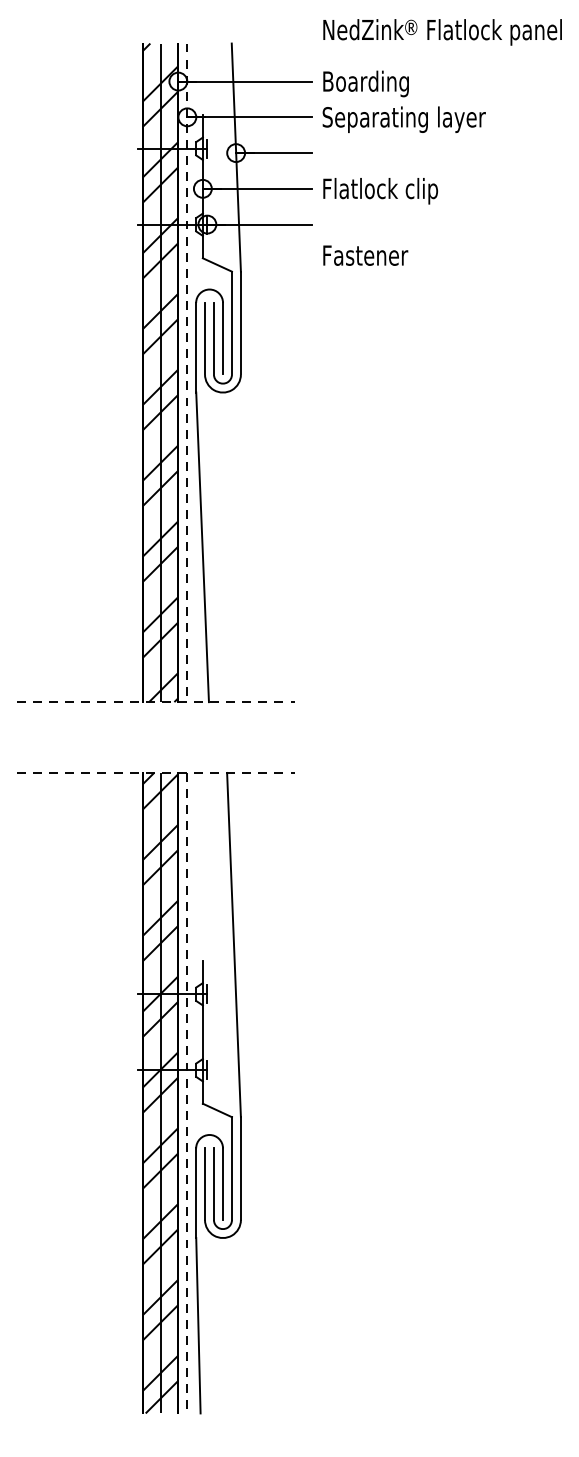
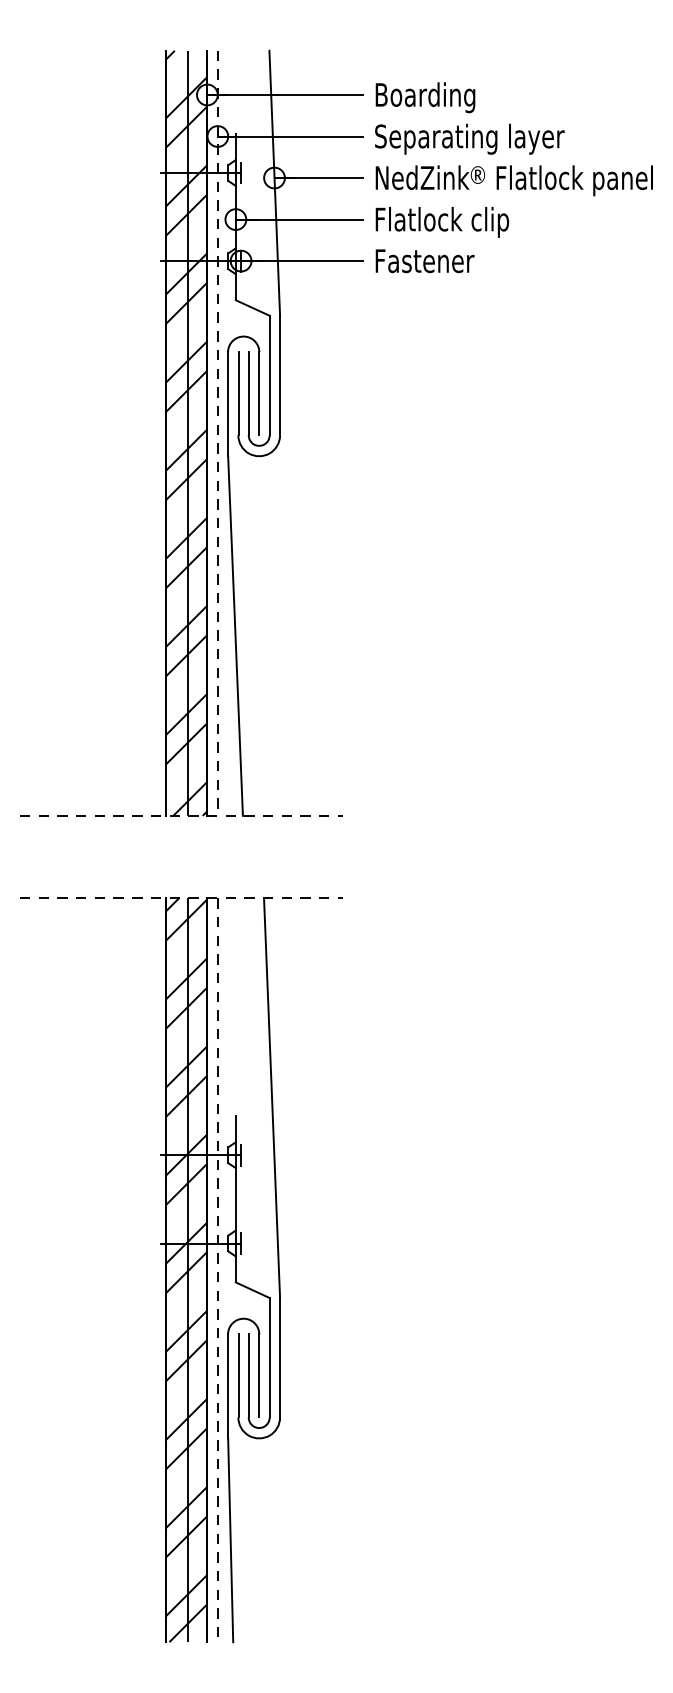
text: (441, 32) -> (513, 180), moved
text: (365, 255) -> (424, 261), moved

